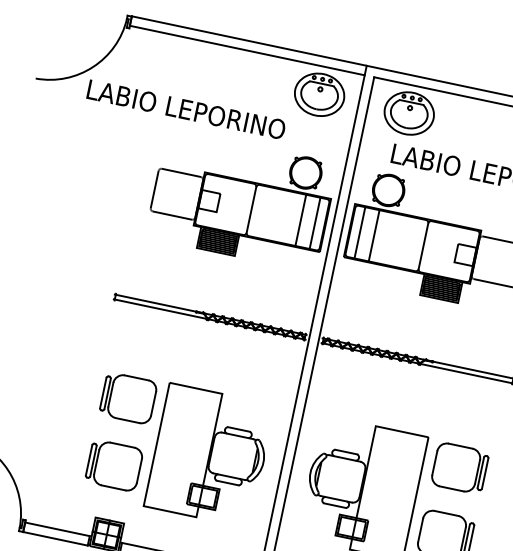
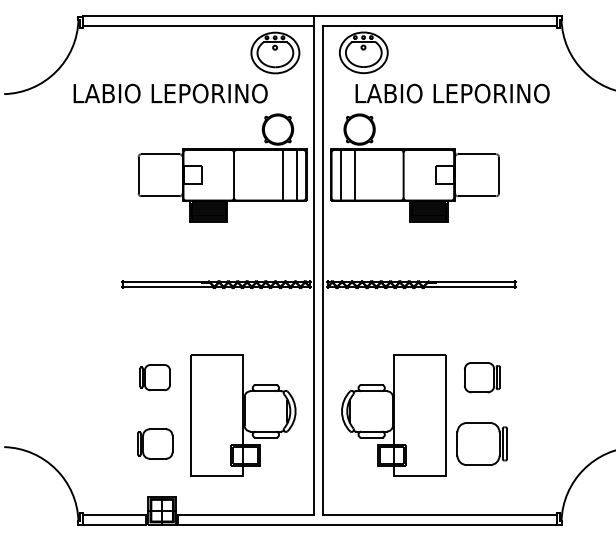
text: (186, 109) -> (170, 93), moved
part: (127, 398) -> (154, 377), size x0.6
part: (113, 465) -> (154, 443), size x0.7
part: (459, 467) -> (481, 377), size x0.7

